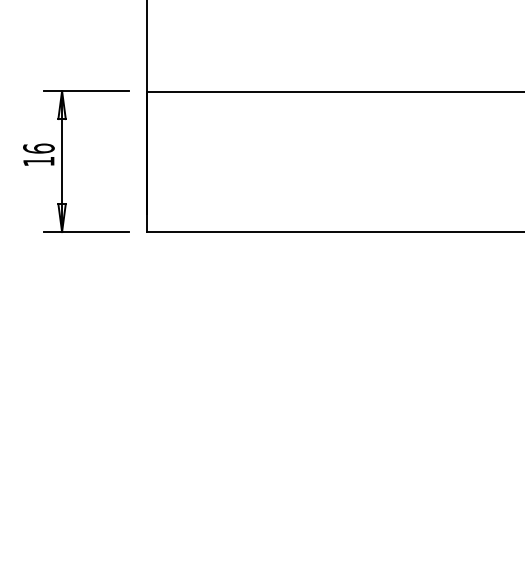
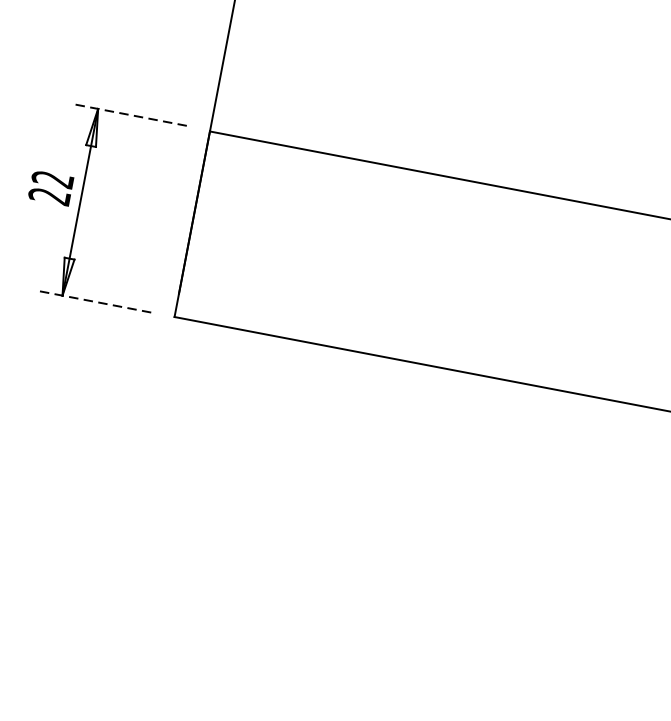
line: (86, 91) -> (130, 115), solid -> dashed
text: (38, 154) -> (50, 186), 16 -> 22
line: (86, 232) -> (94, 302), solid -> dashed

